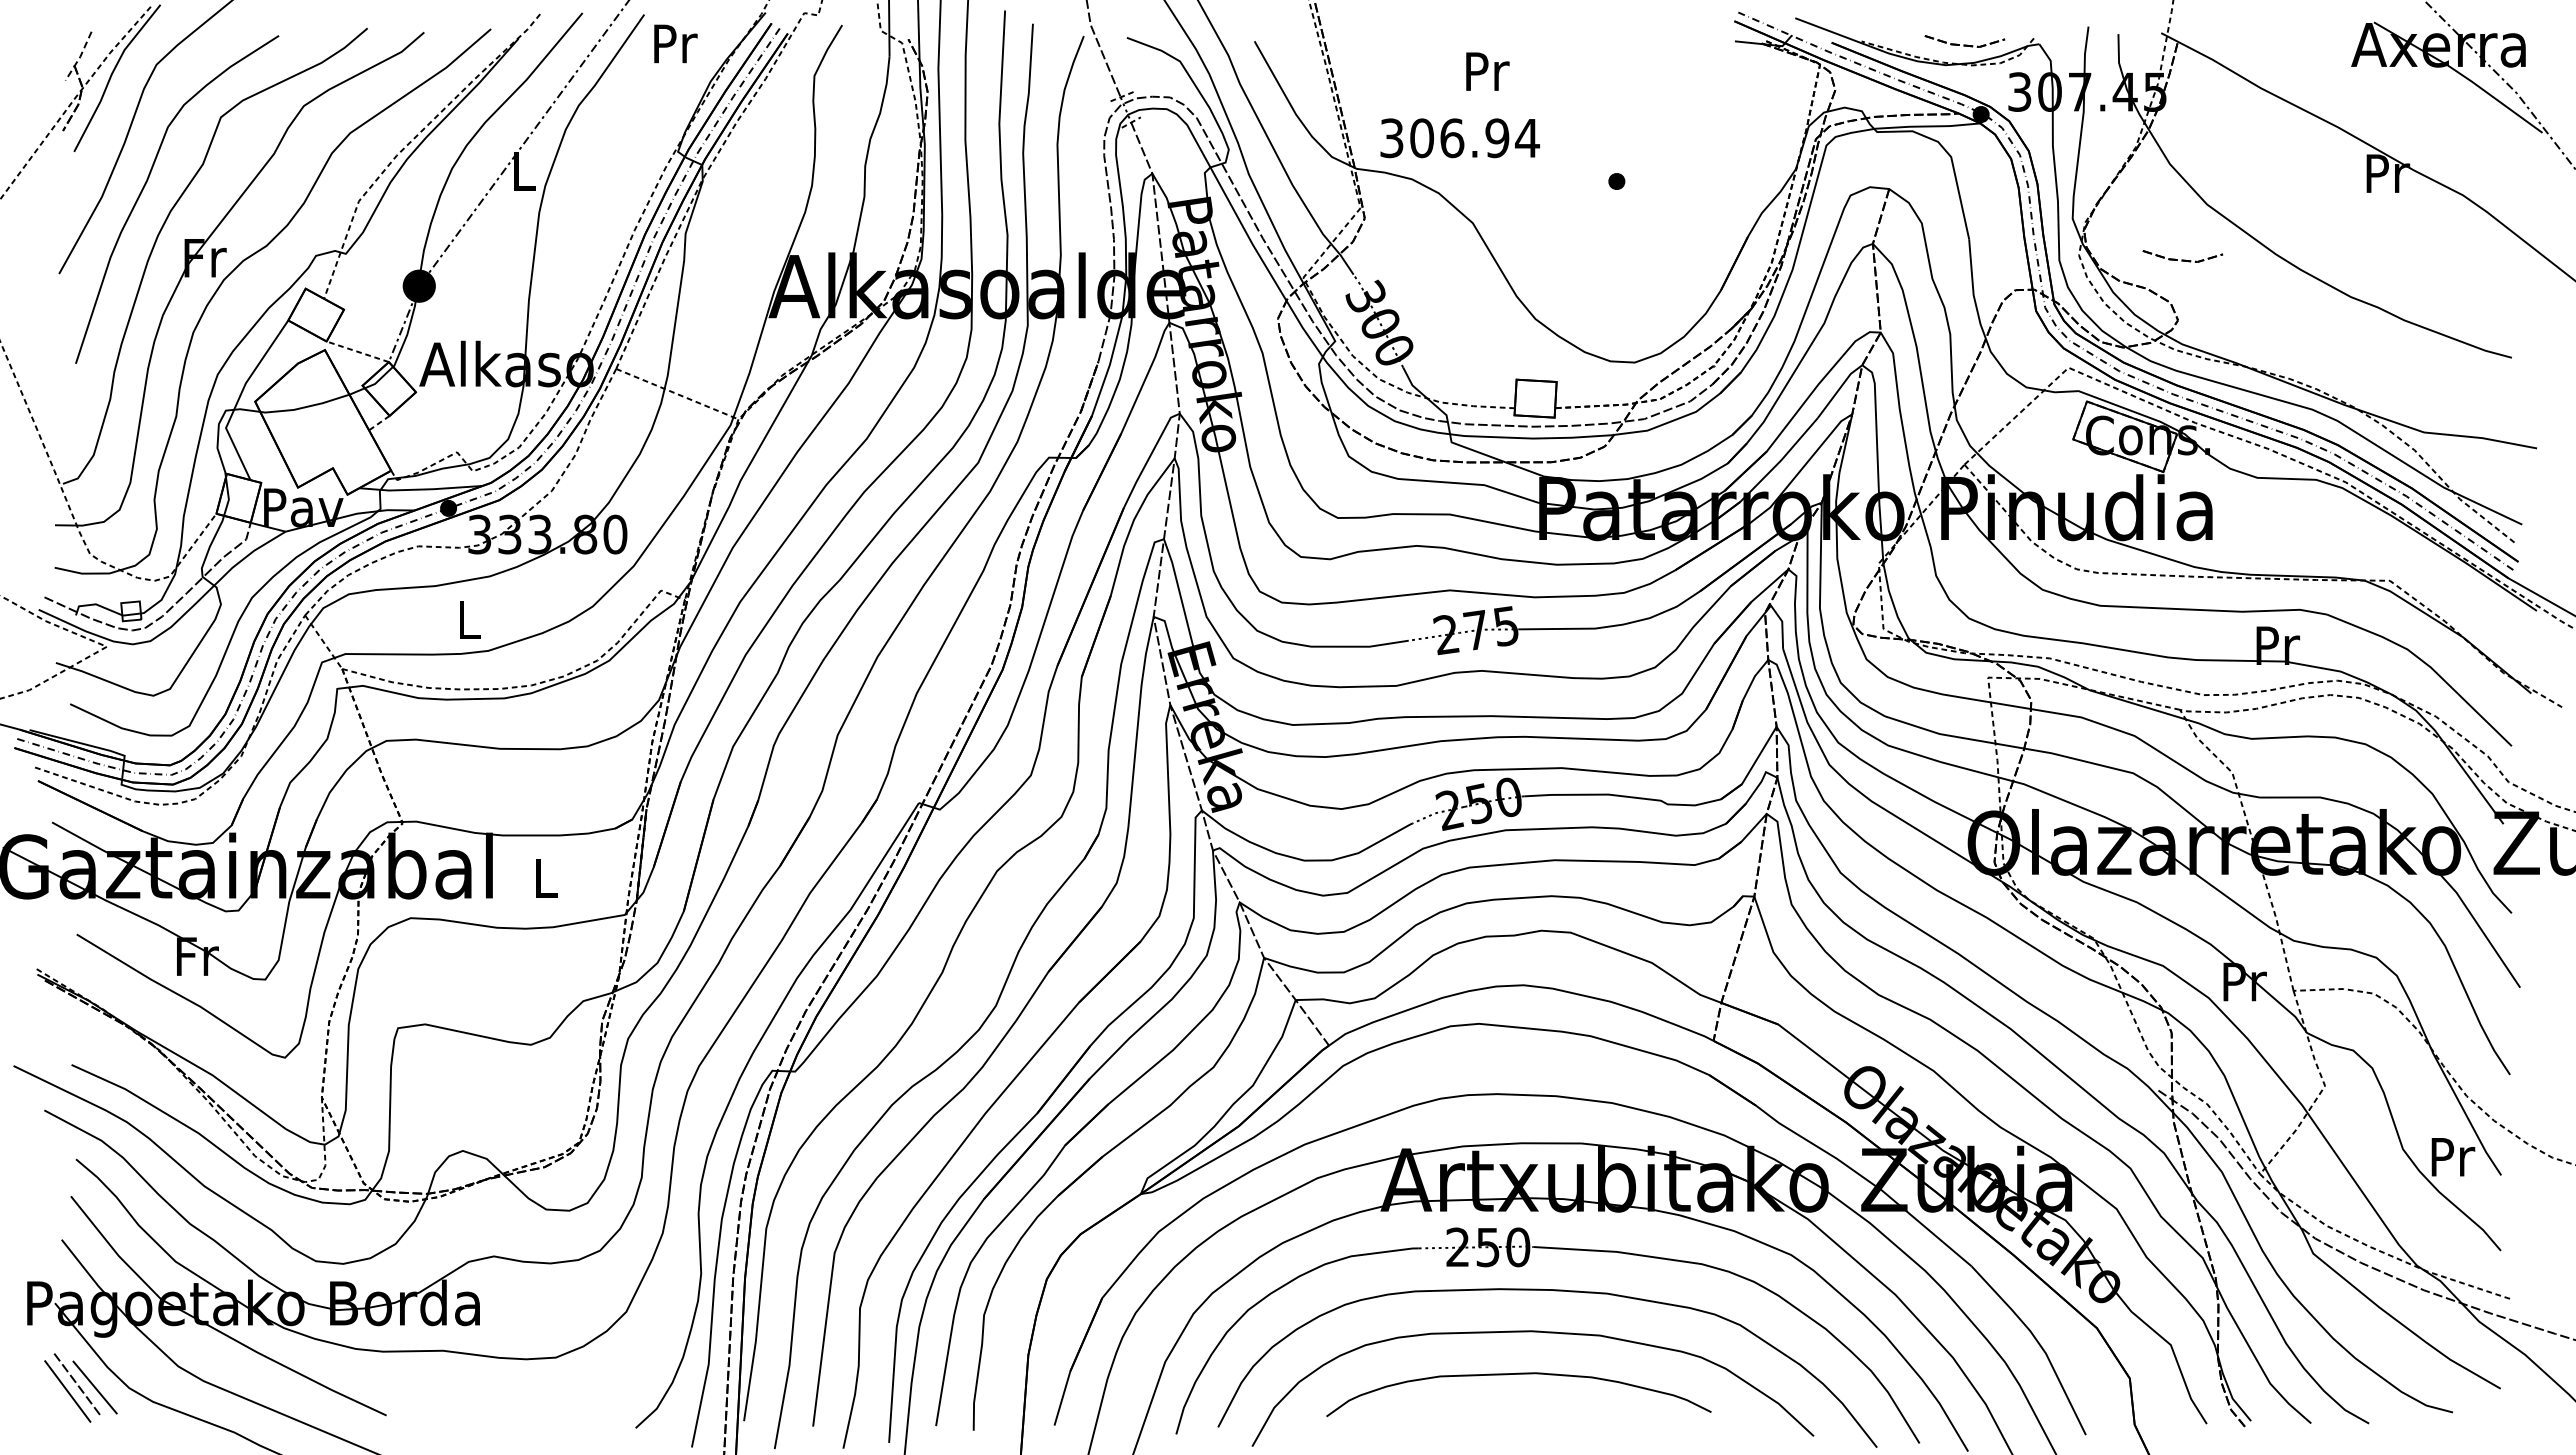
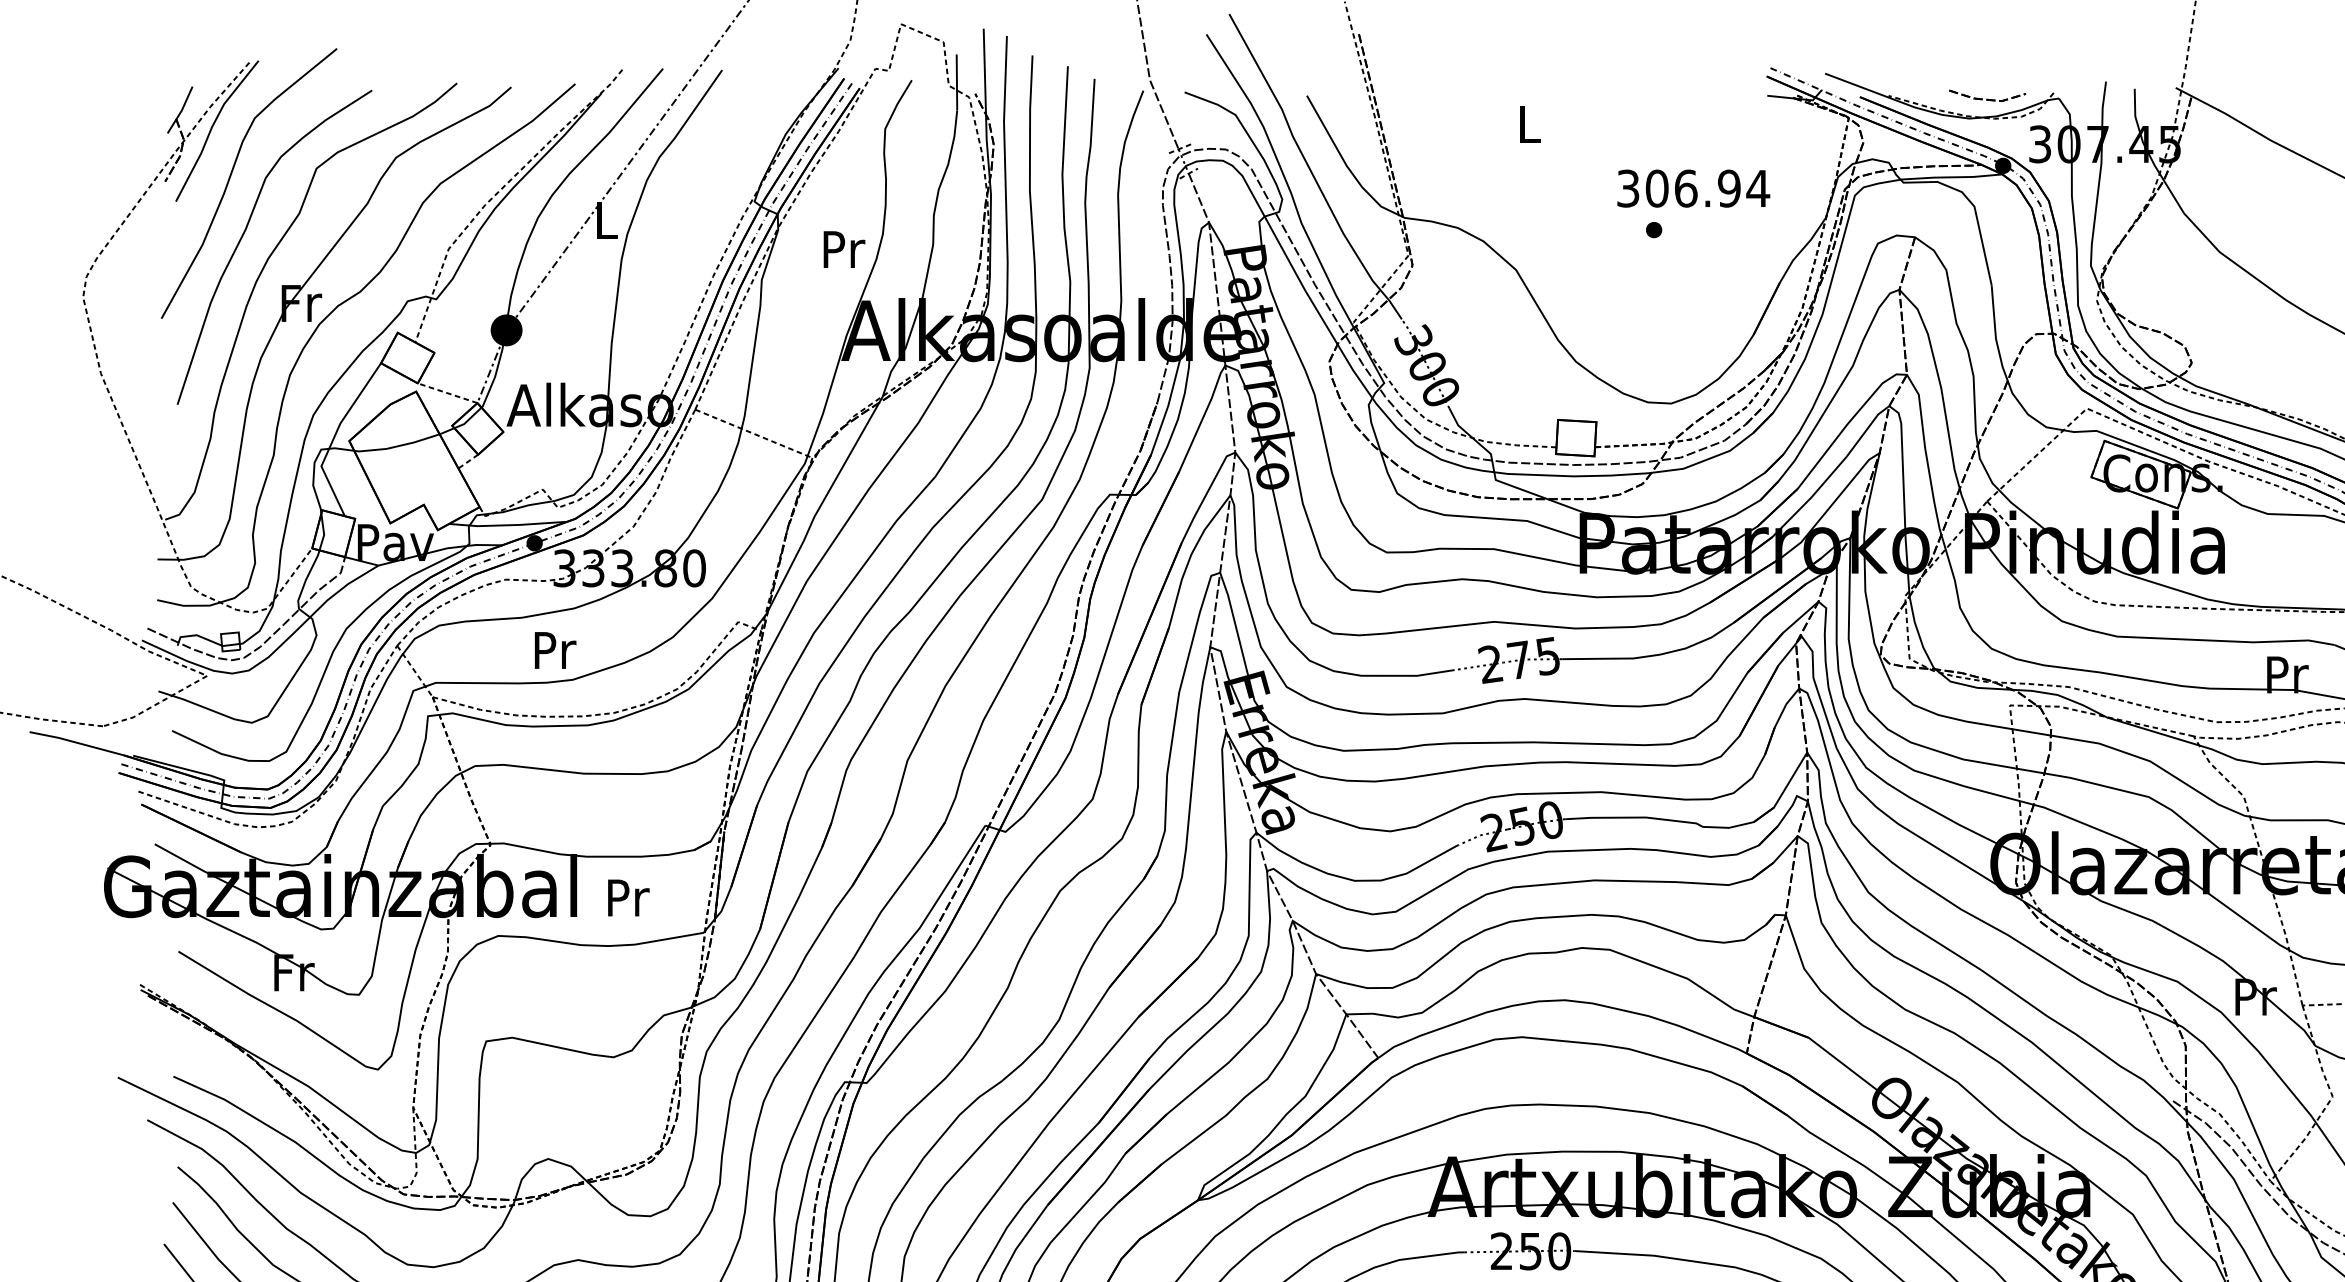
text: (675, 43) -> (844, 249), moved
line: (80, 56) -> (181, 110), dashed -> solid
text: (1487, 71) -> (1530, 124), Pr -> L
text: (1459, 138) -> (1693, 188), moved
part: (2182, 256) -> (2196, 301), removed
text: (470, 620) -> (555, 650), L -> Pr
text: (546, 878) -> (628, 897), L -> Pr

